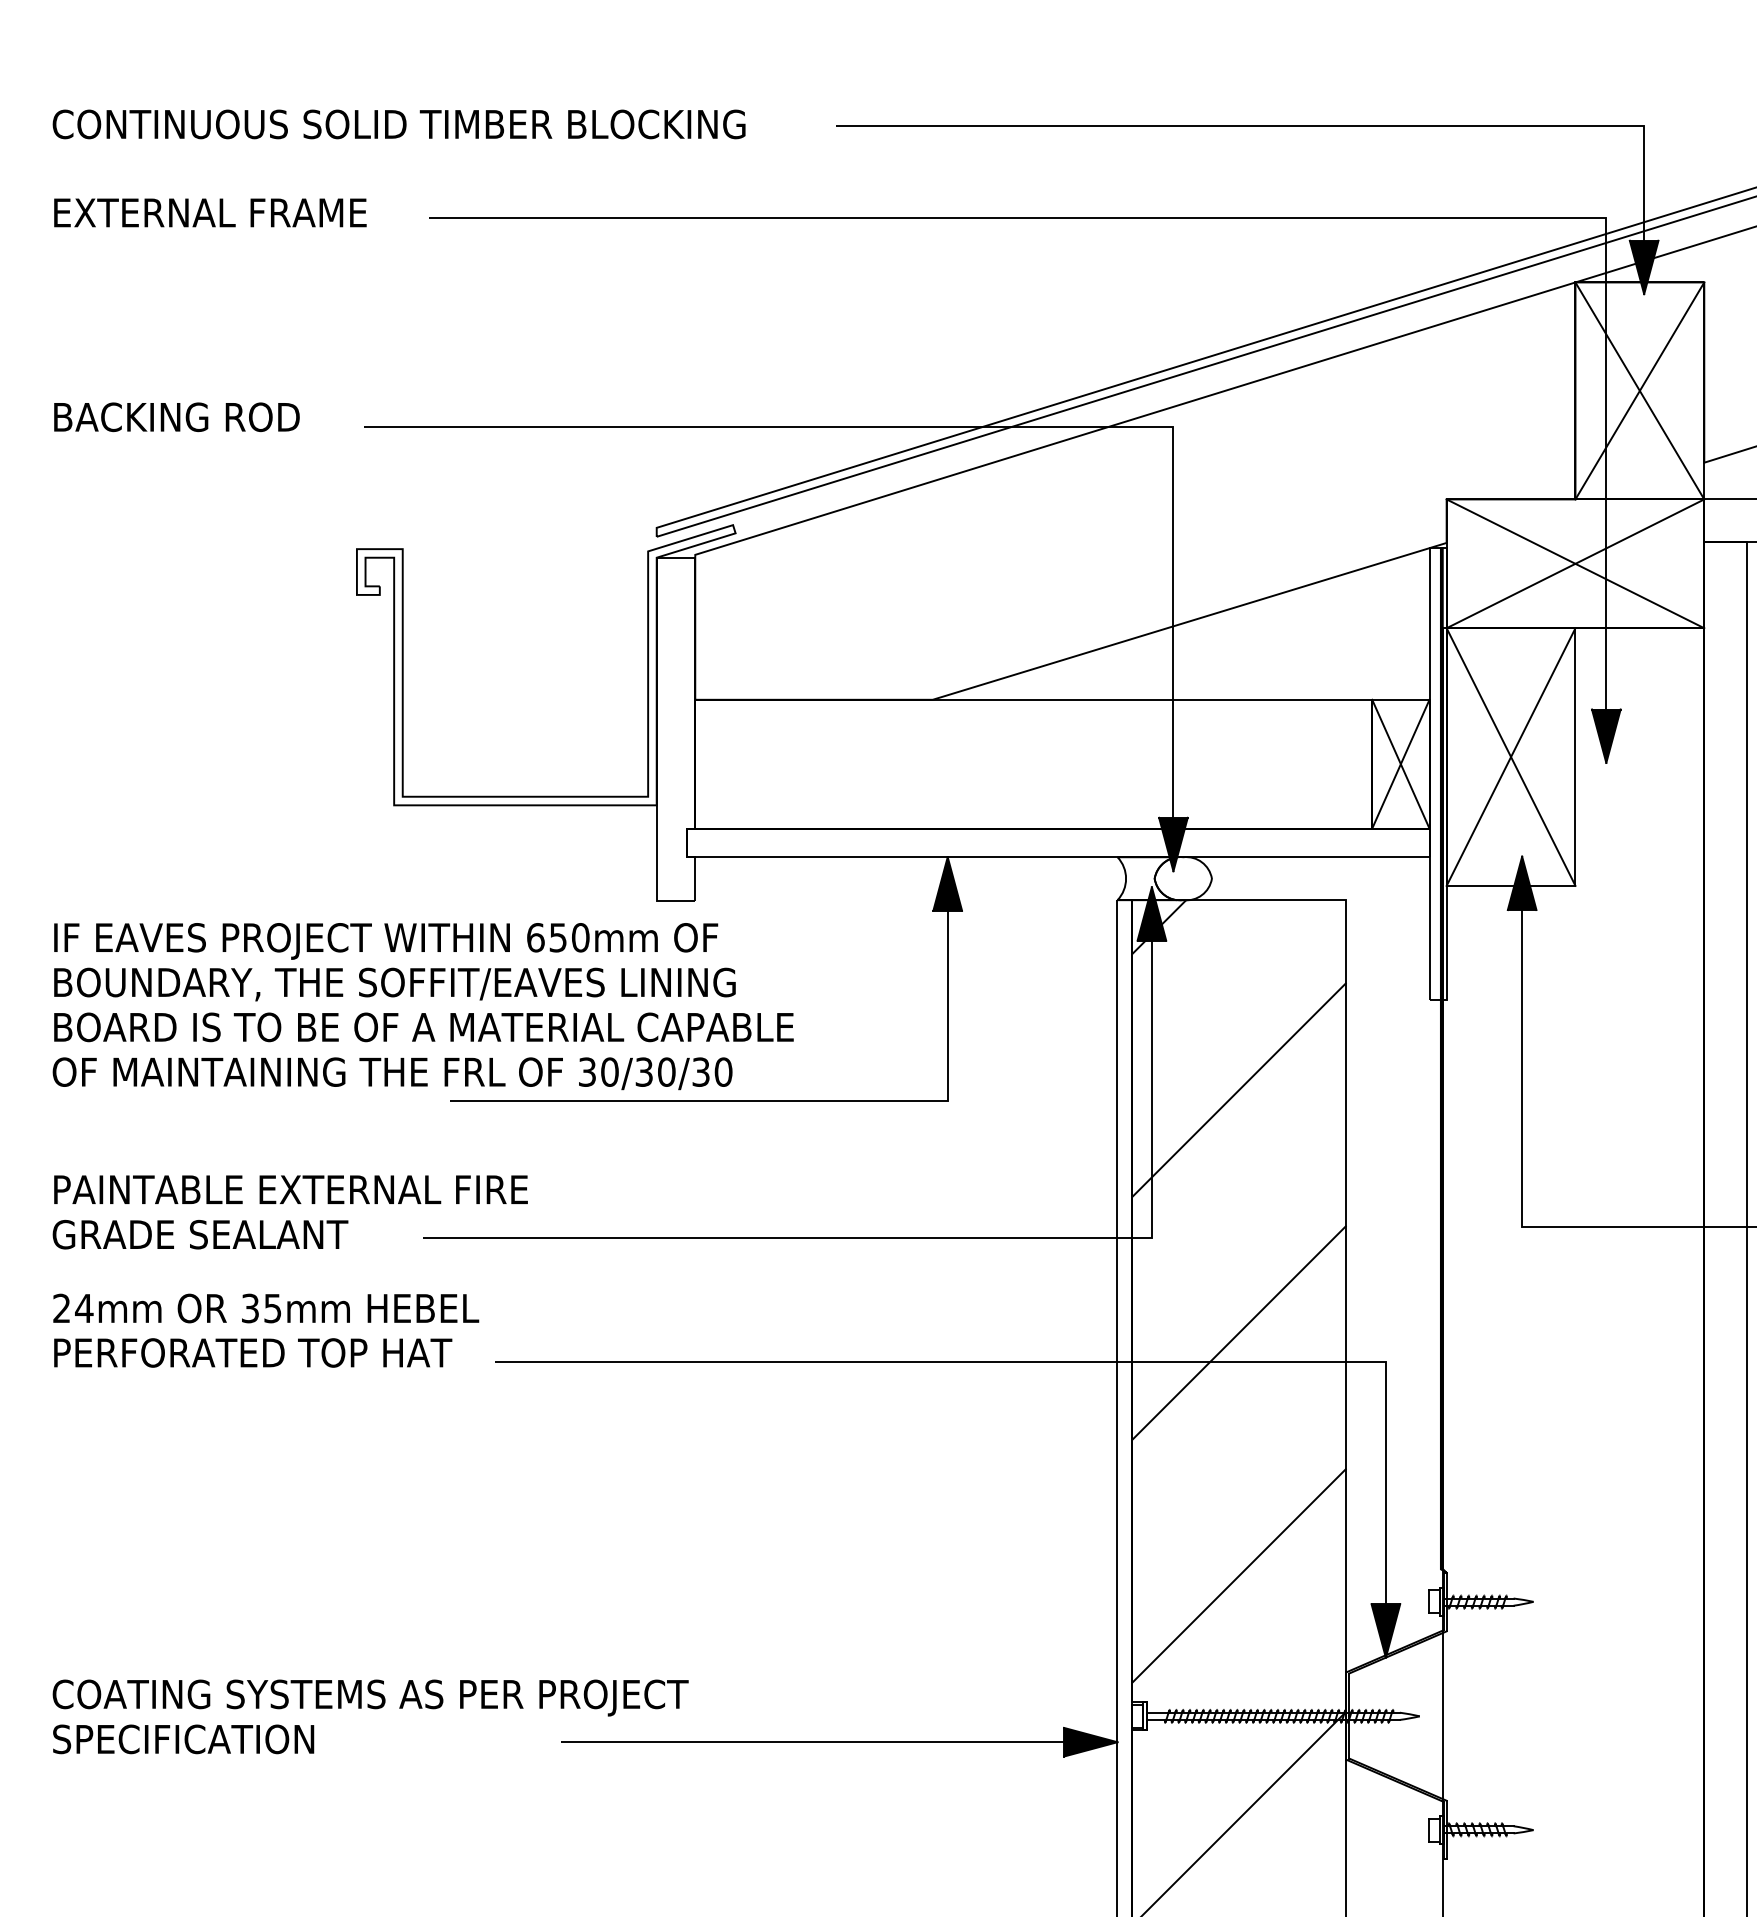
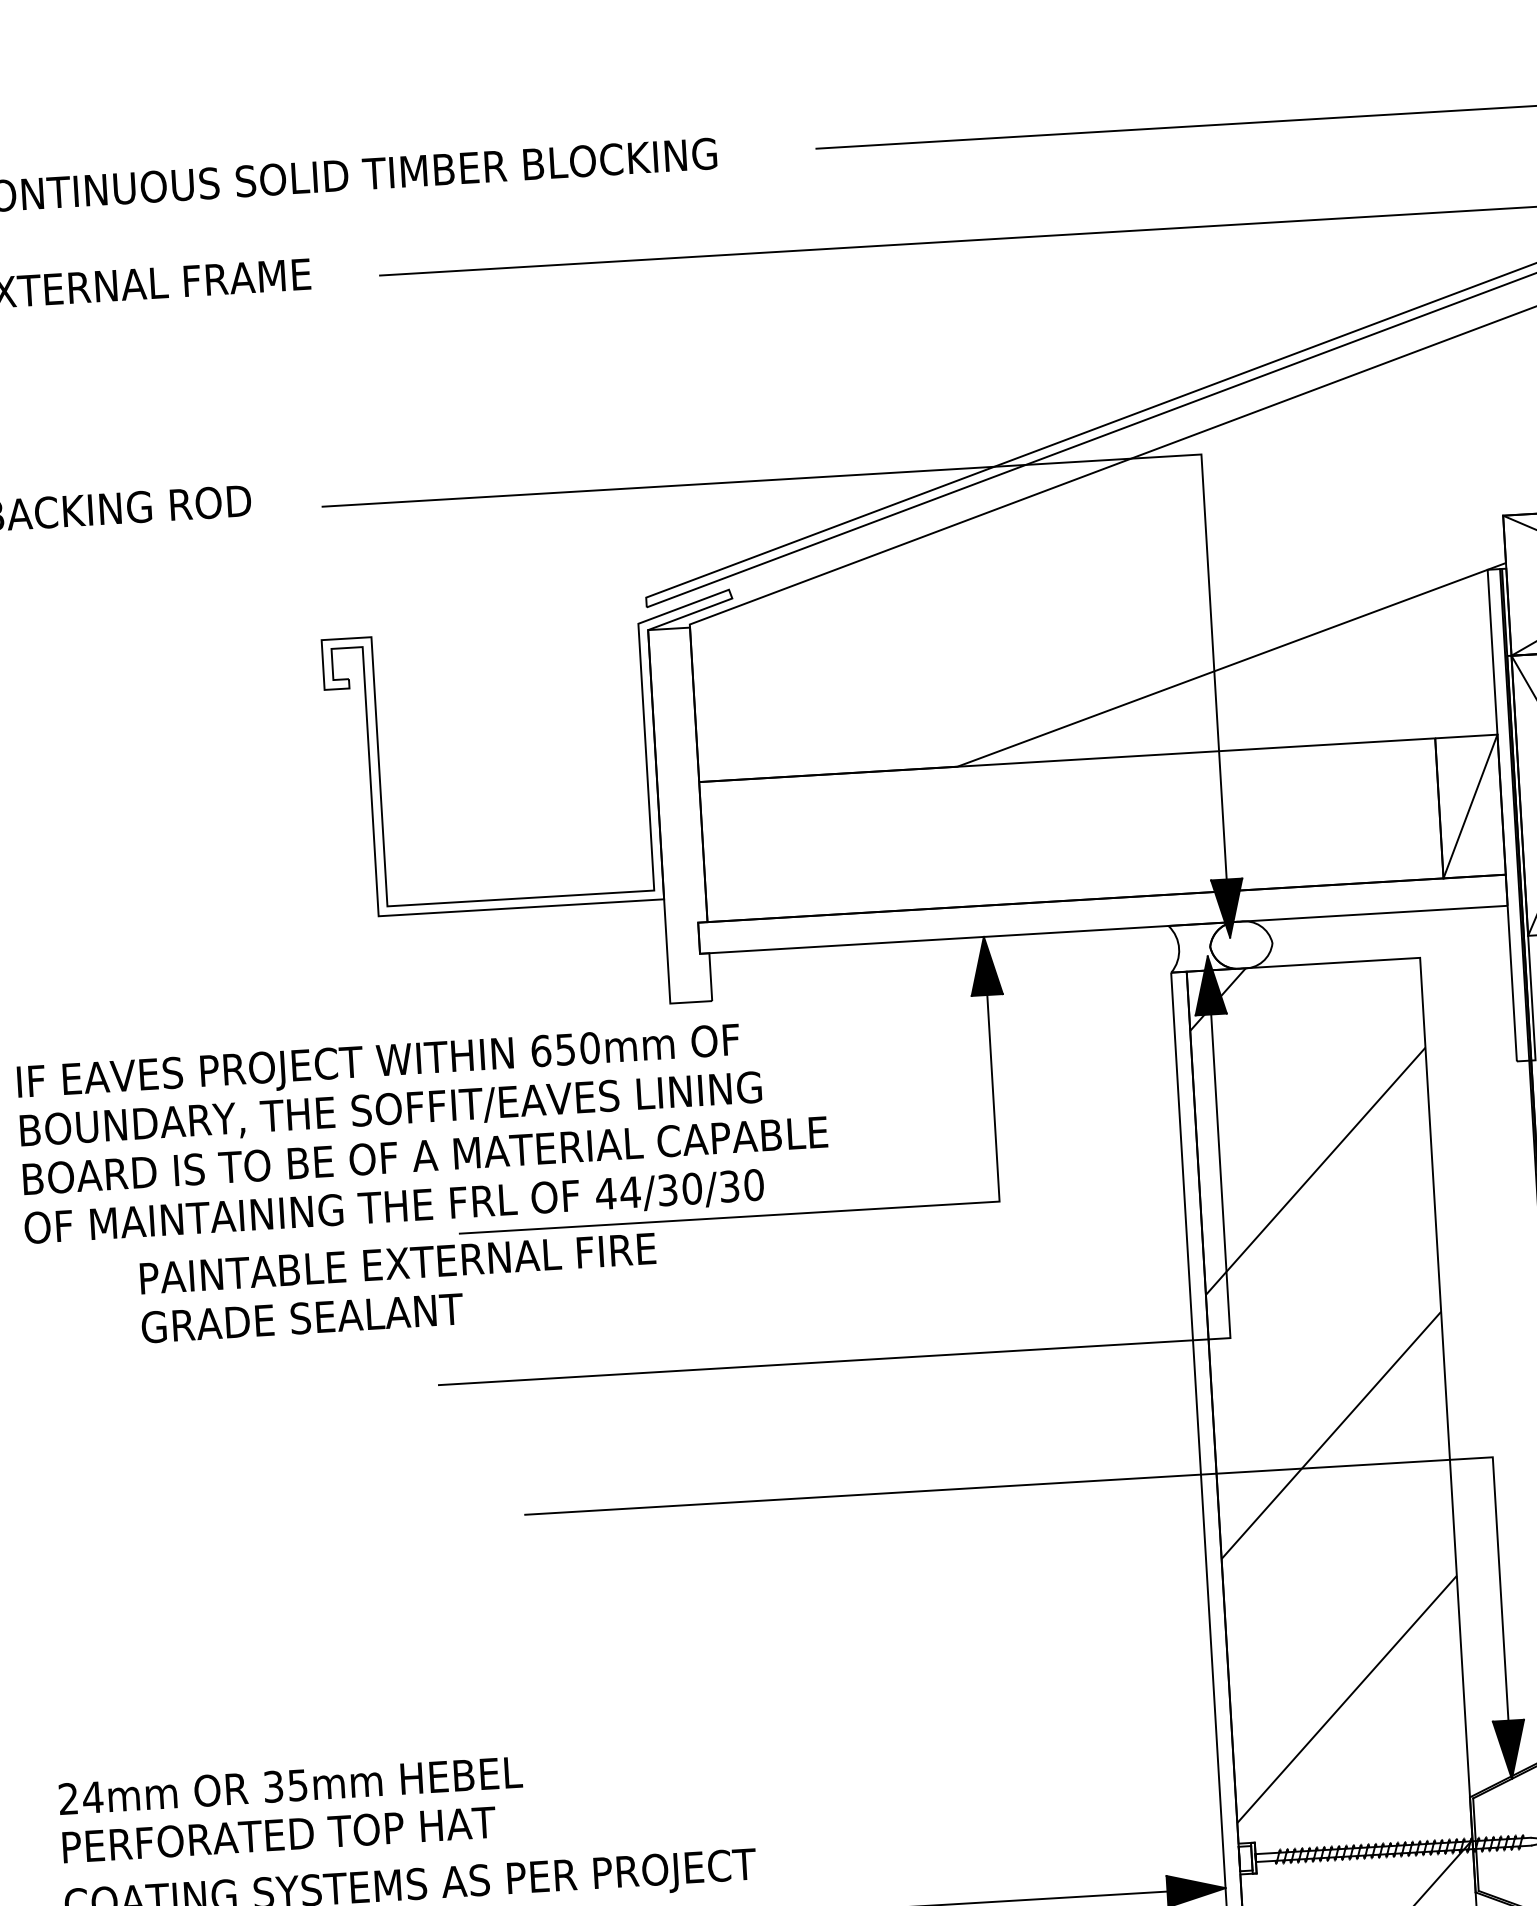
line: (1400, 763) -> (1470, 805), removed
text: (598, 1071) -> (618, 1192), 30/30/30 -> 44/30/30
text: (289, 1212) -> (397, 1288), moved
text: (266, 1330) -> (292, 1809), moved

